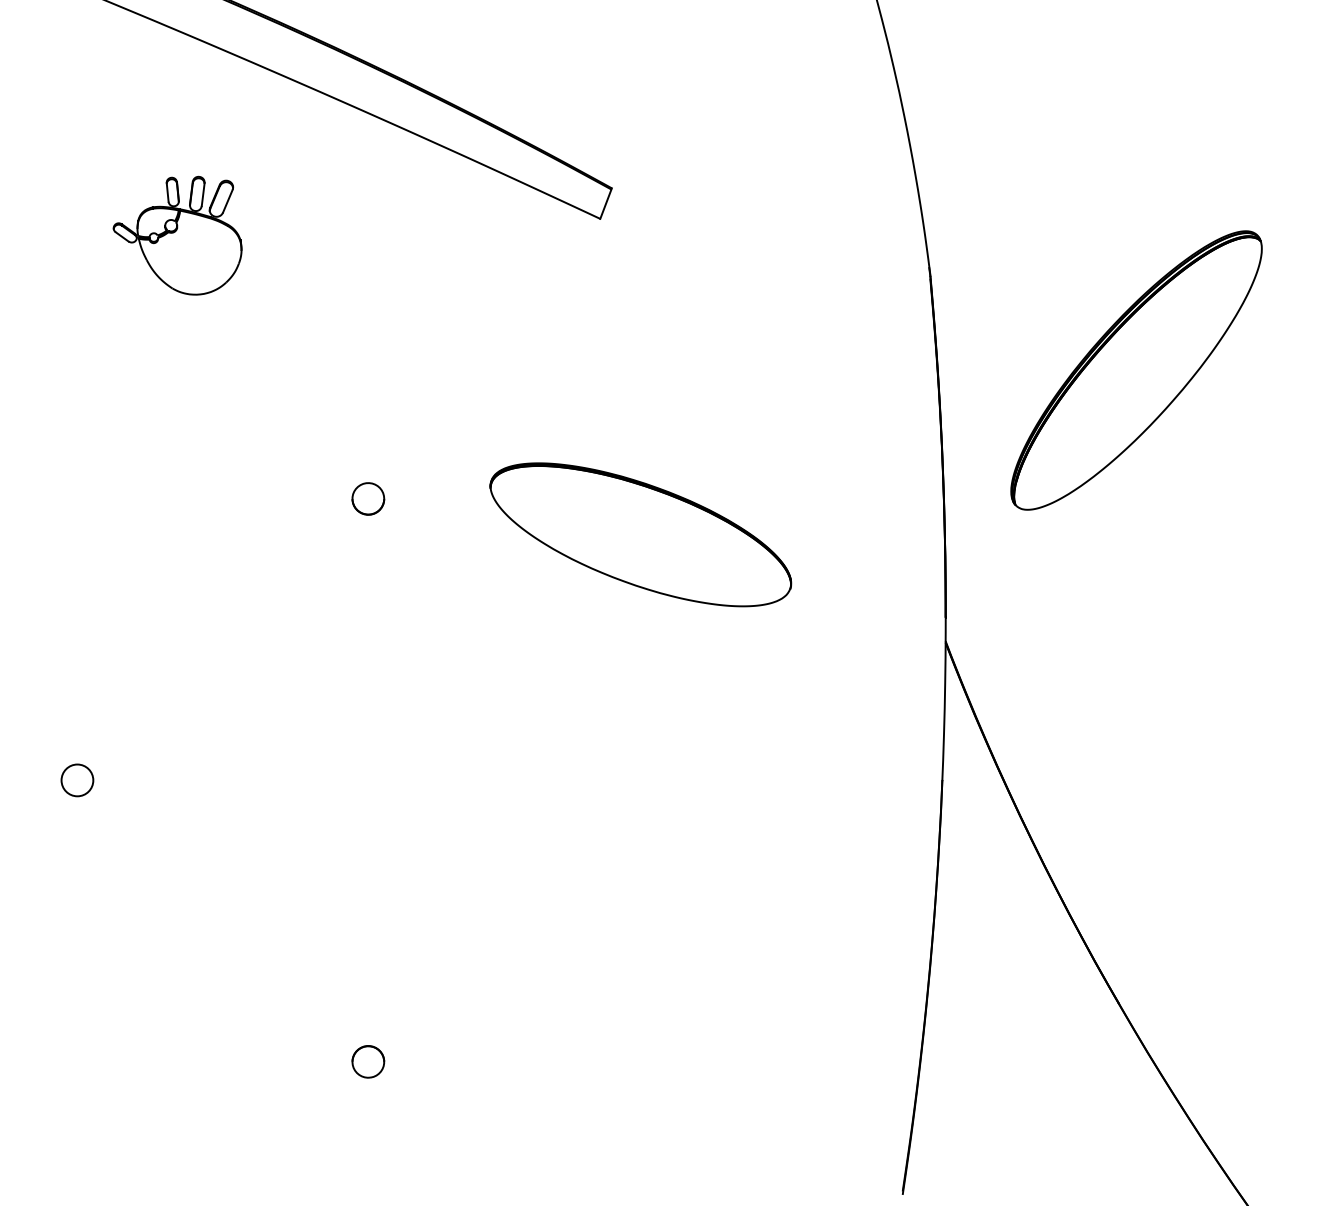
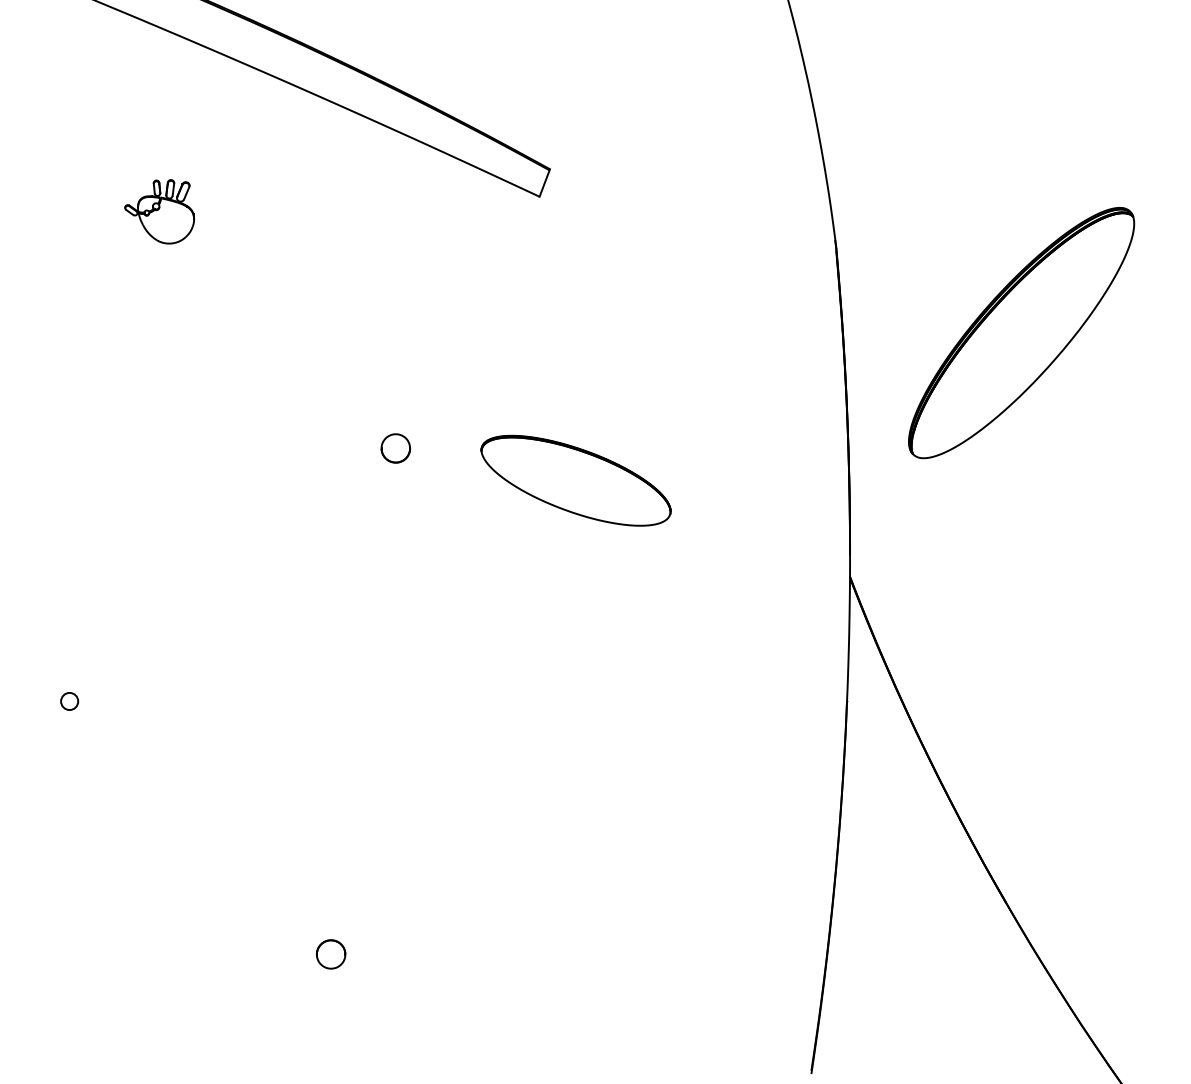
part: (177, 235) -> (159, 211), size x0.6
part: (368, 498) -> (395, 448), moved
part: (640, 534) -> (575, 480), size x0.7
circle: (77, 780) -> (69, 701), size x0.6

